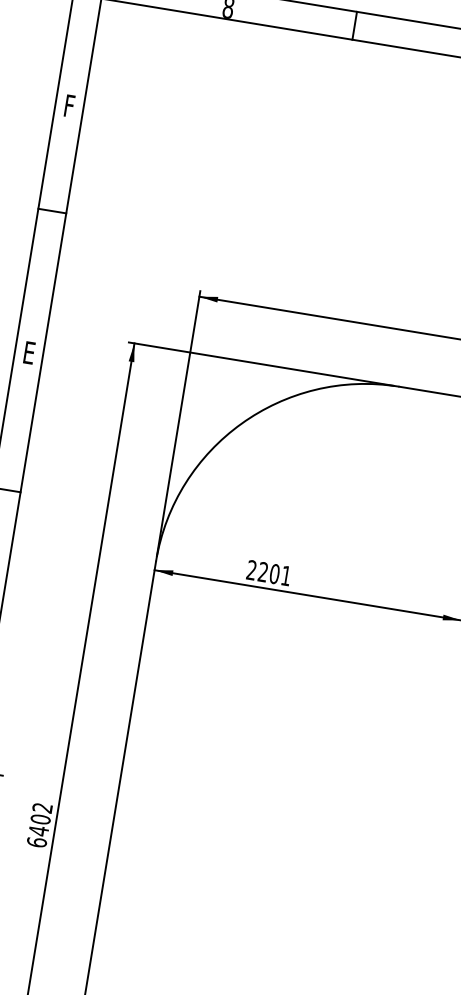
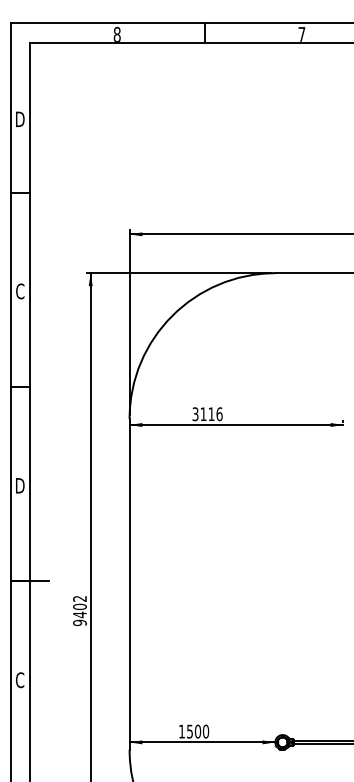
text: (69, 106) -> (20, 119), F -> D
text: (29, 353) -> (20, 291), E -> C
text: (268, 573) -> (207, 414), 2201 -> 3116
text: (36, 841) -> (79, 622), 6402 -> 9402

